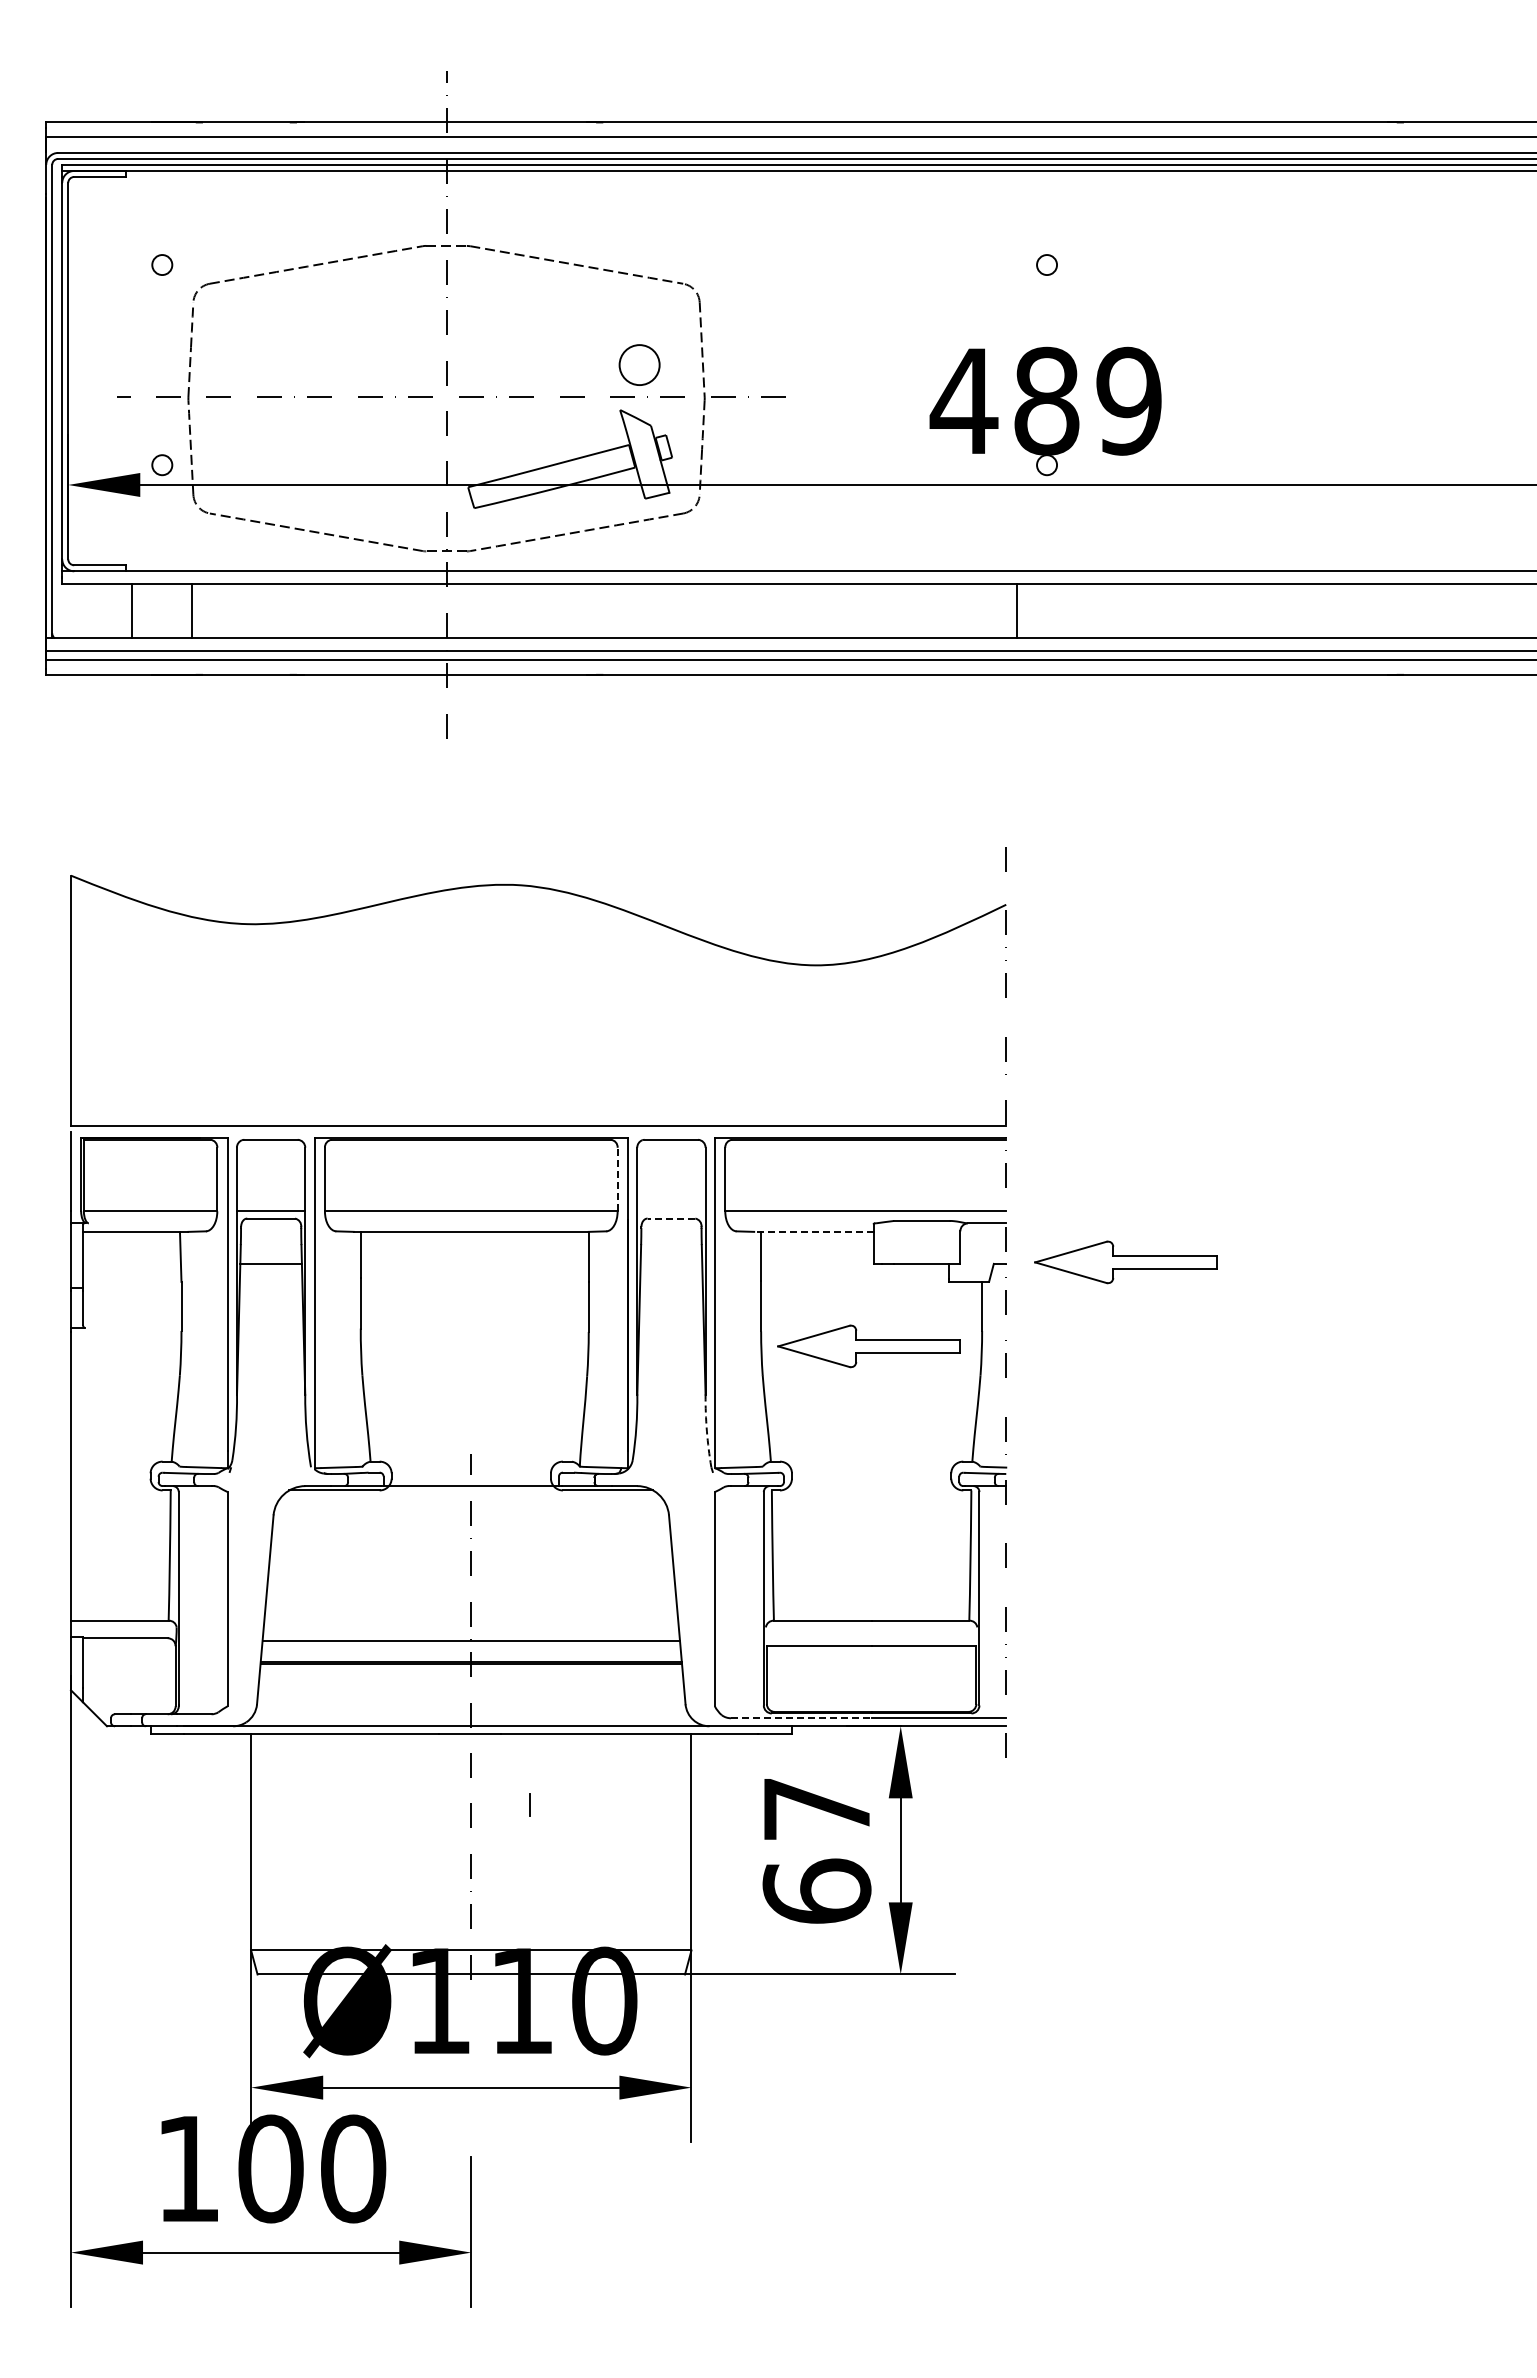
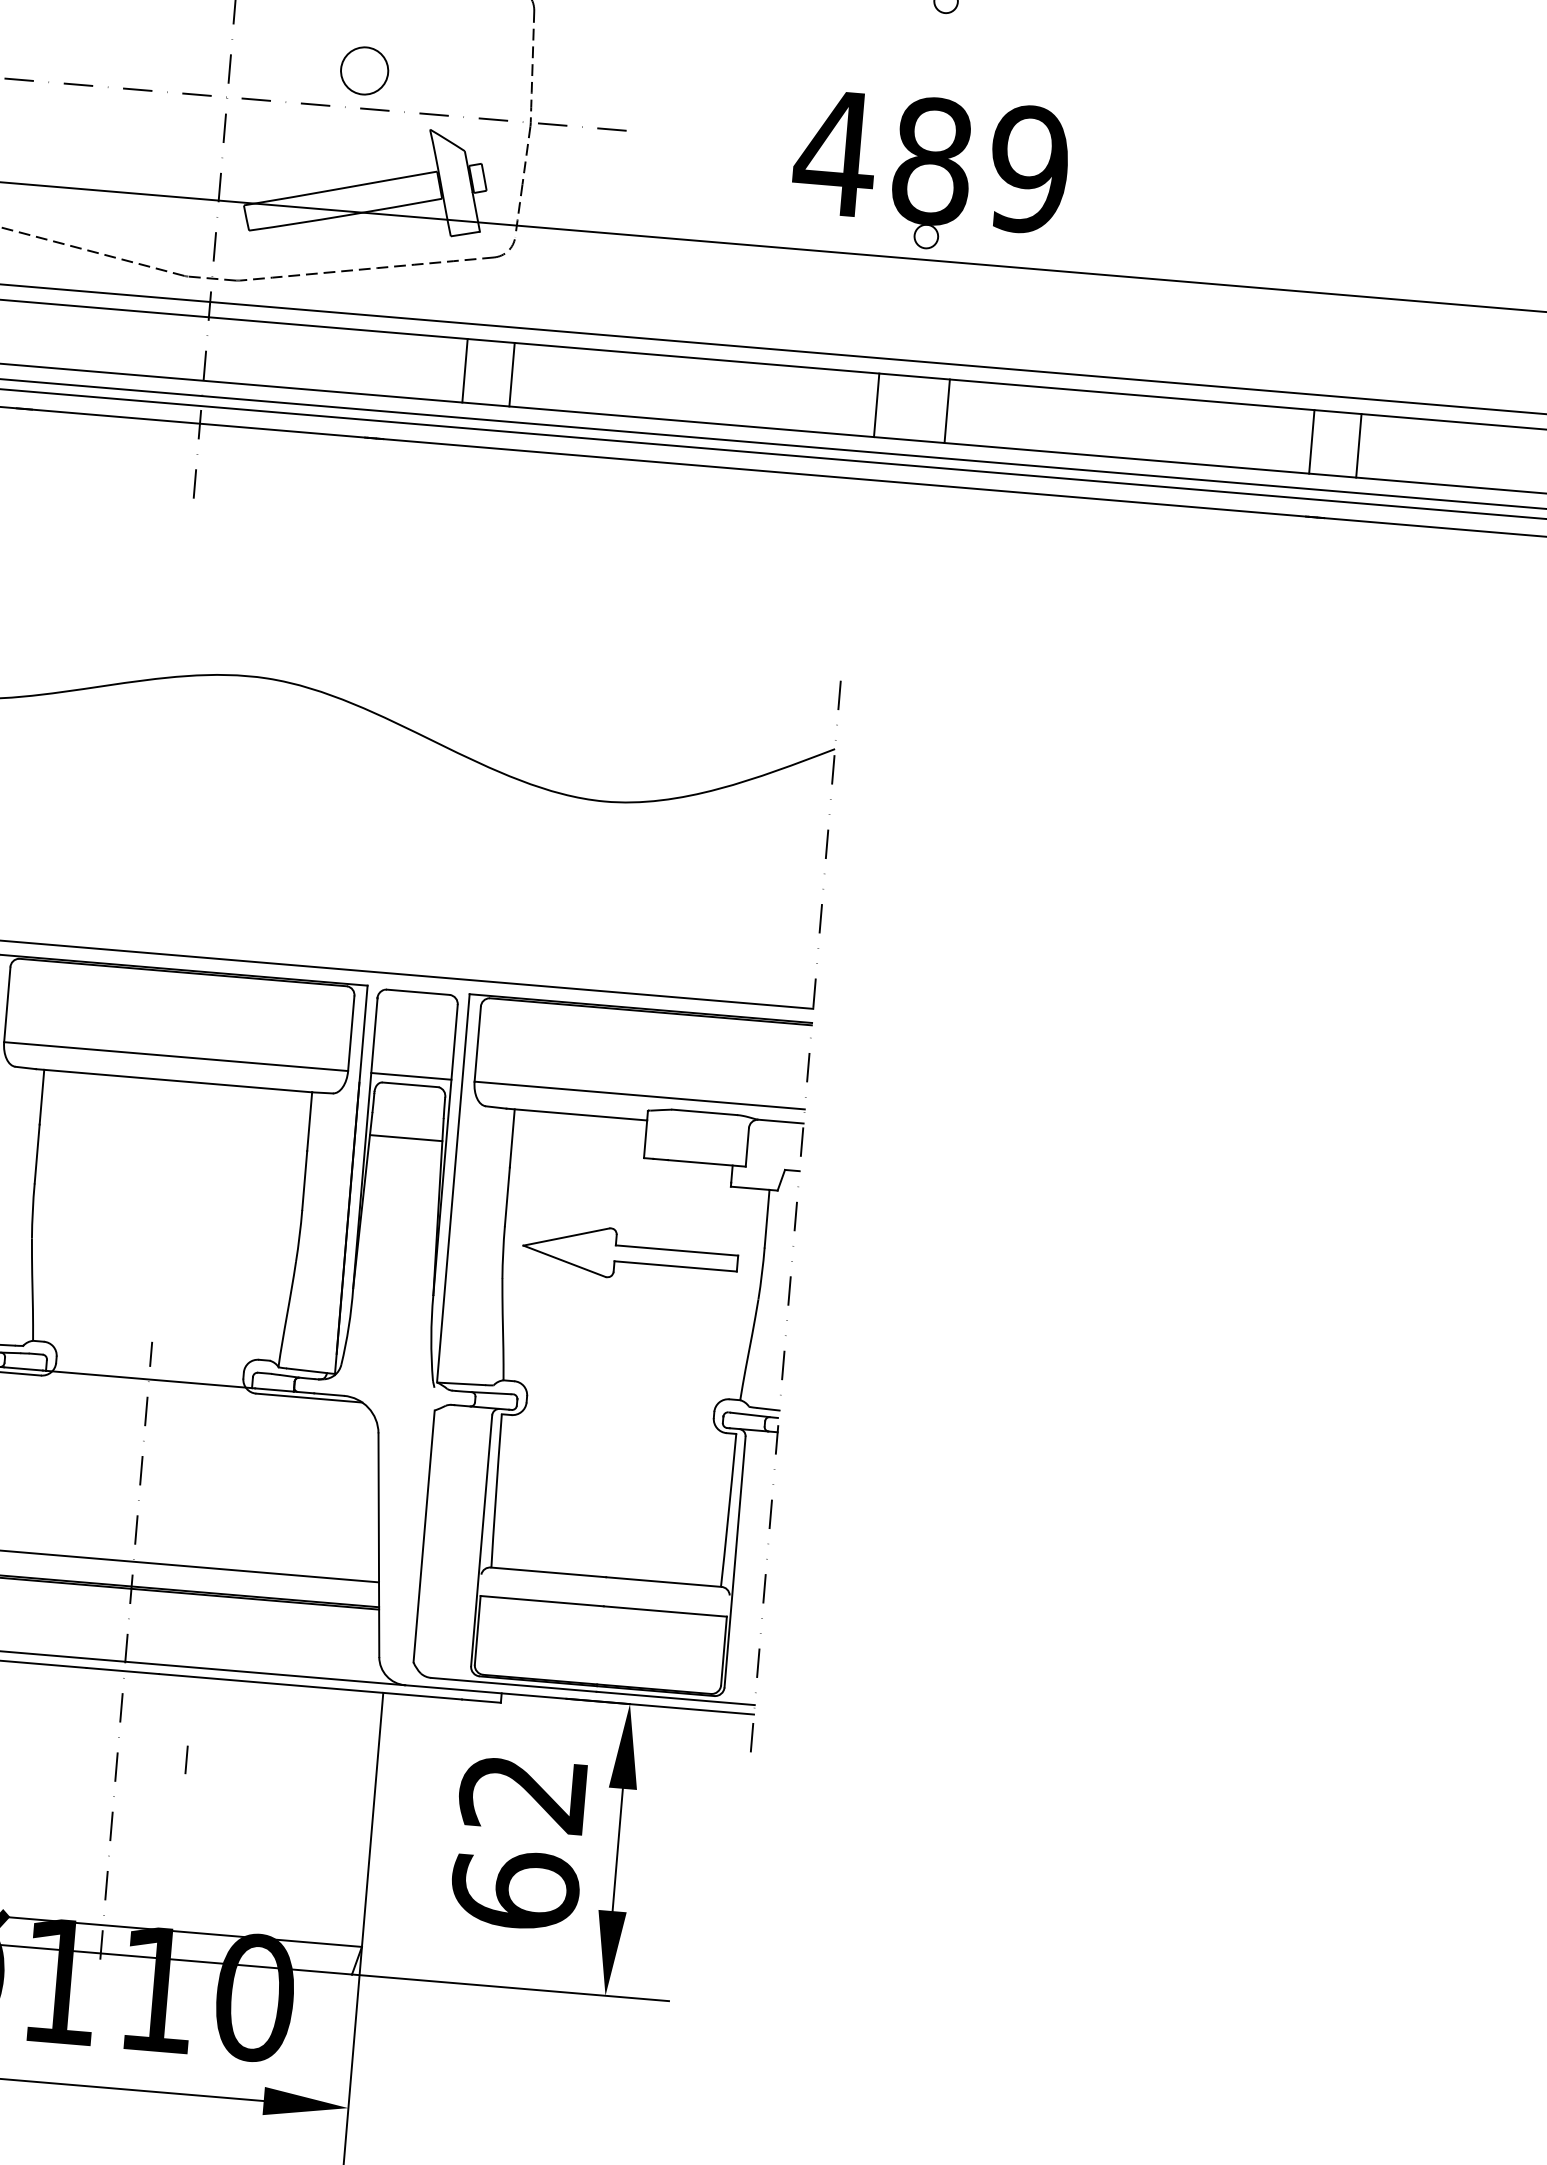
circle: (639, 364) -> (364, 70), moved
line: (666, 611) -> (464, 370), added
line: (706, 611) -> (511, 374), added
line: (1077, 611) -> (947, 411), added
line: (1387, 611) -> (1312, 442), added
line: (1427, 611) -> (1359, 446), added
line: (617, 1179) -> (351, 1033), dashed -> solid
line: (671, 1211) -> (411, 1076), added
line: (671, 1218) -> (410, 1084), dashed -> solid
line: (814, 1231) -> (577, 1114), dashed -> solid
part: (1125, 1262) -> (939, 1181), removed
line: (671, 1263) -> (406, 1137), added
arc: (706, 1431) -> (430, 1338), dashed -> solid
line: (801, 1718) -> (514, 1685), dashed -> solid
text: (815, 1809) -> (521, 1793), 67 -> 62

